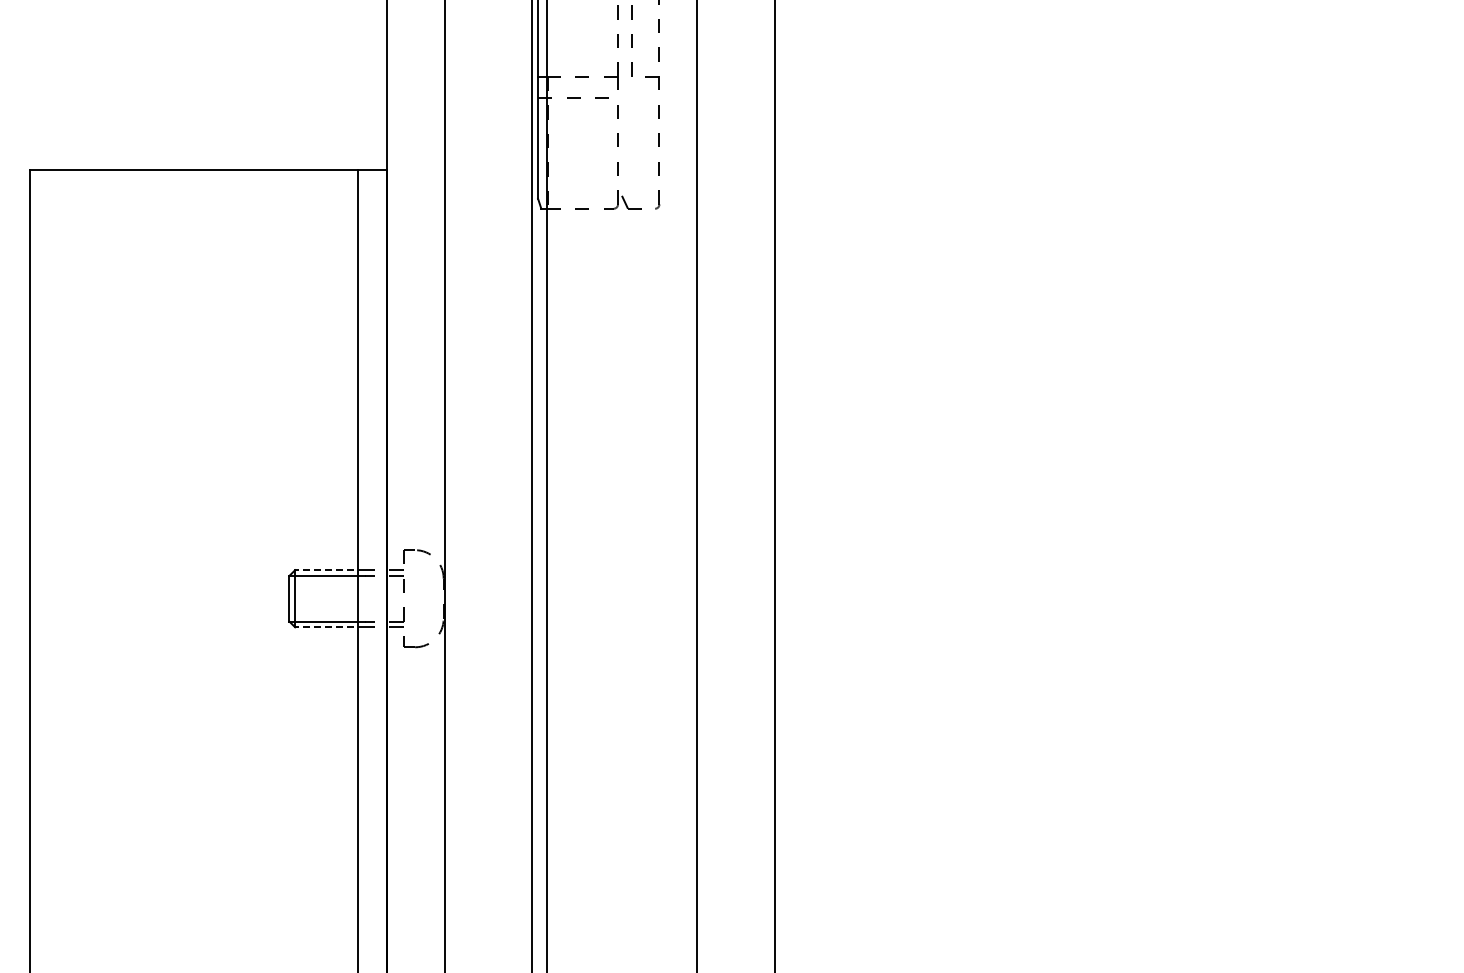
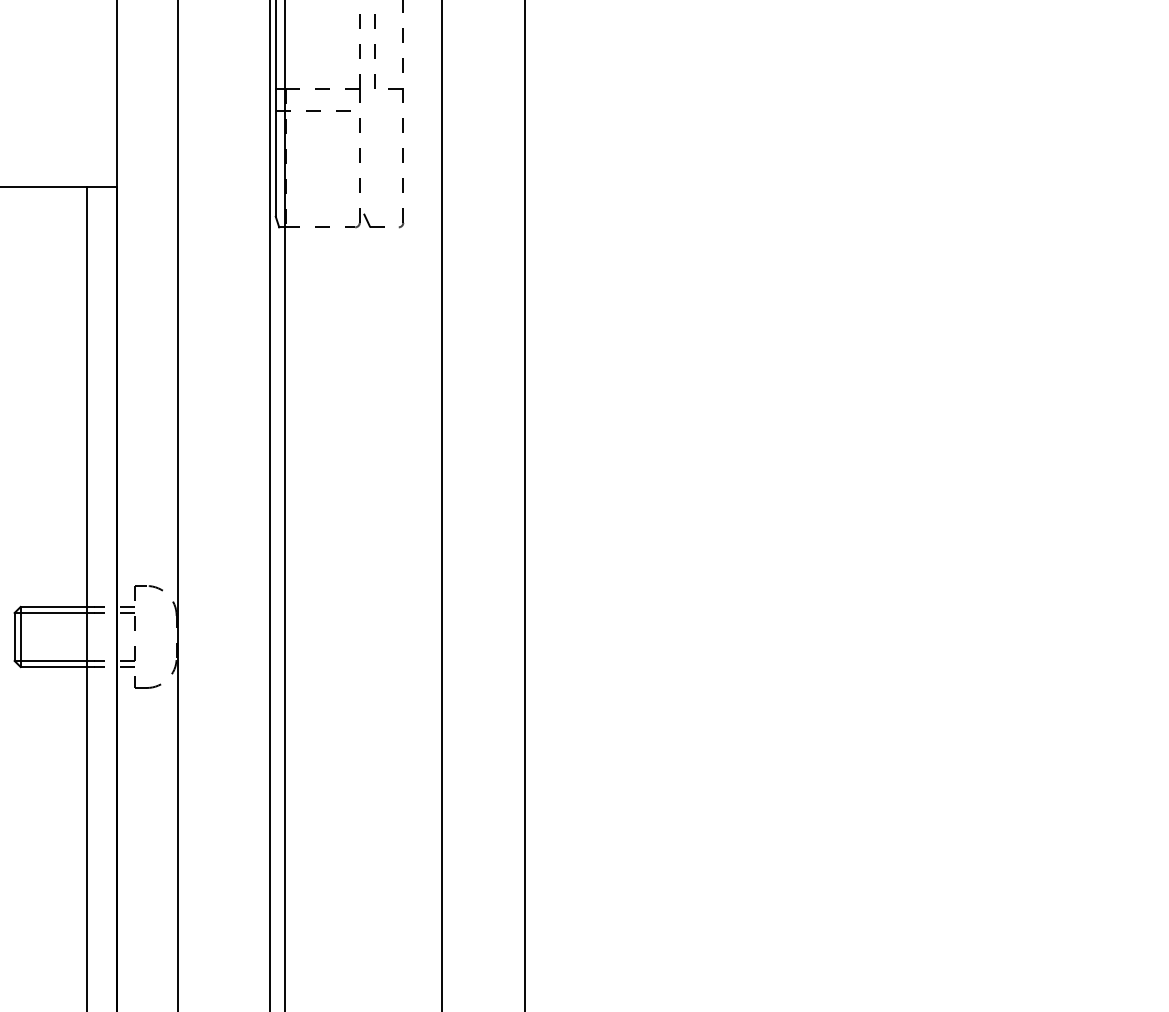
line: (330, 570) -> (57, 607), dashed -> solid
line: (330, 627) -> (57, 667), dashed -> solid

